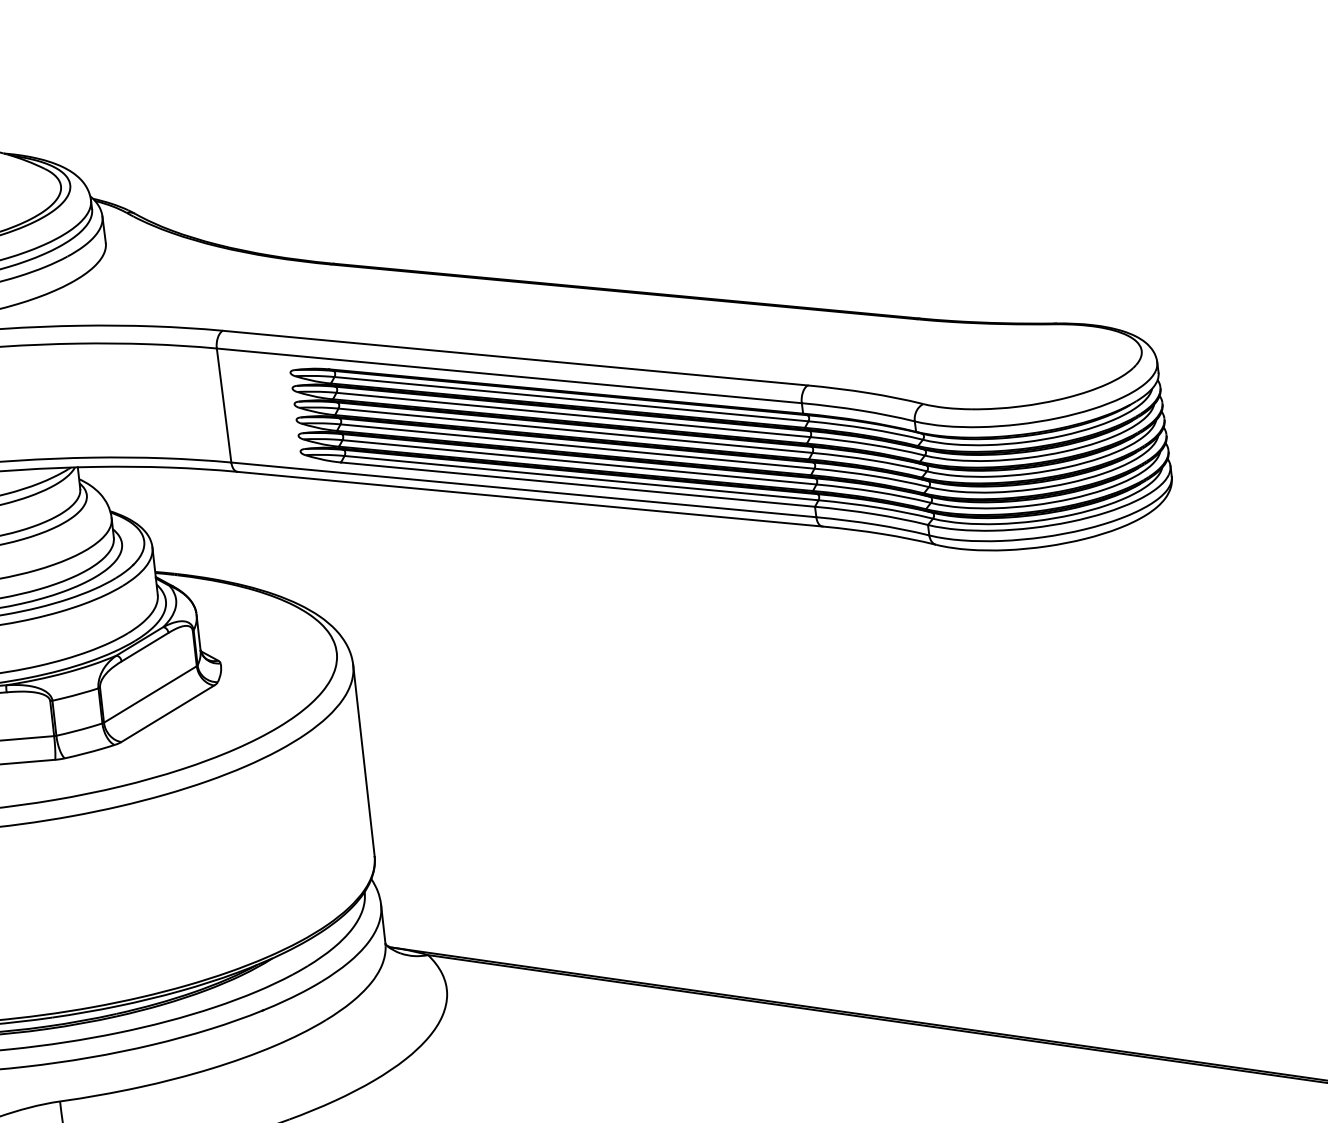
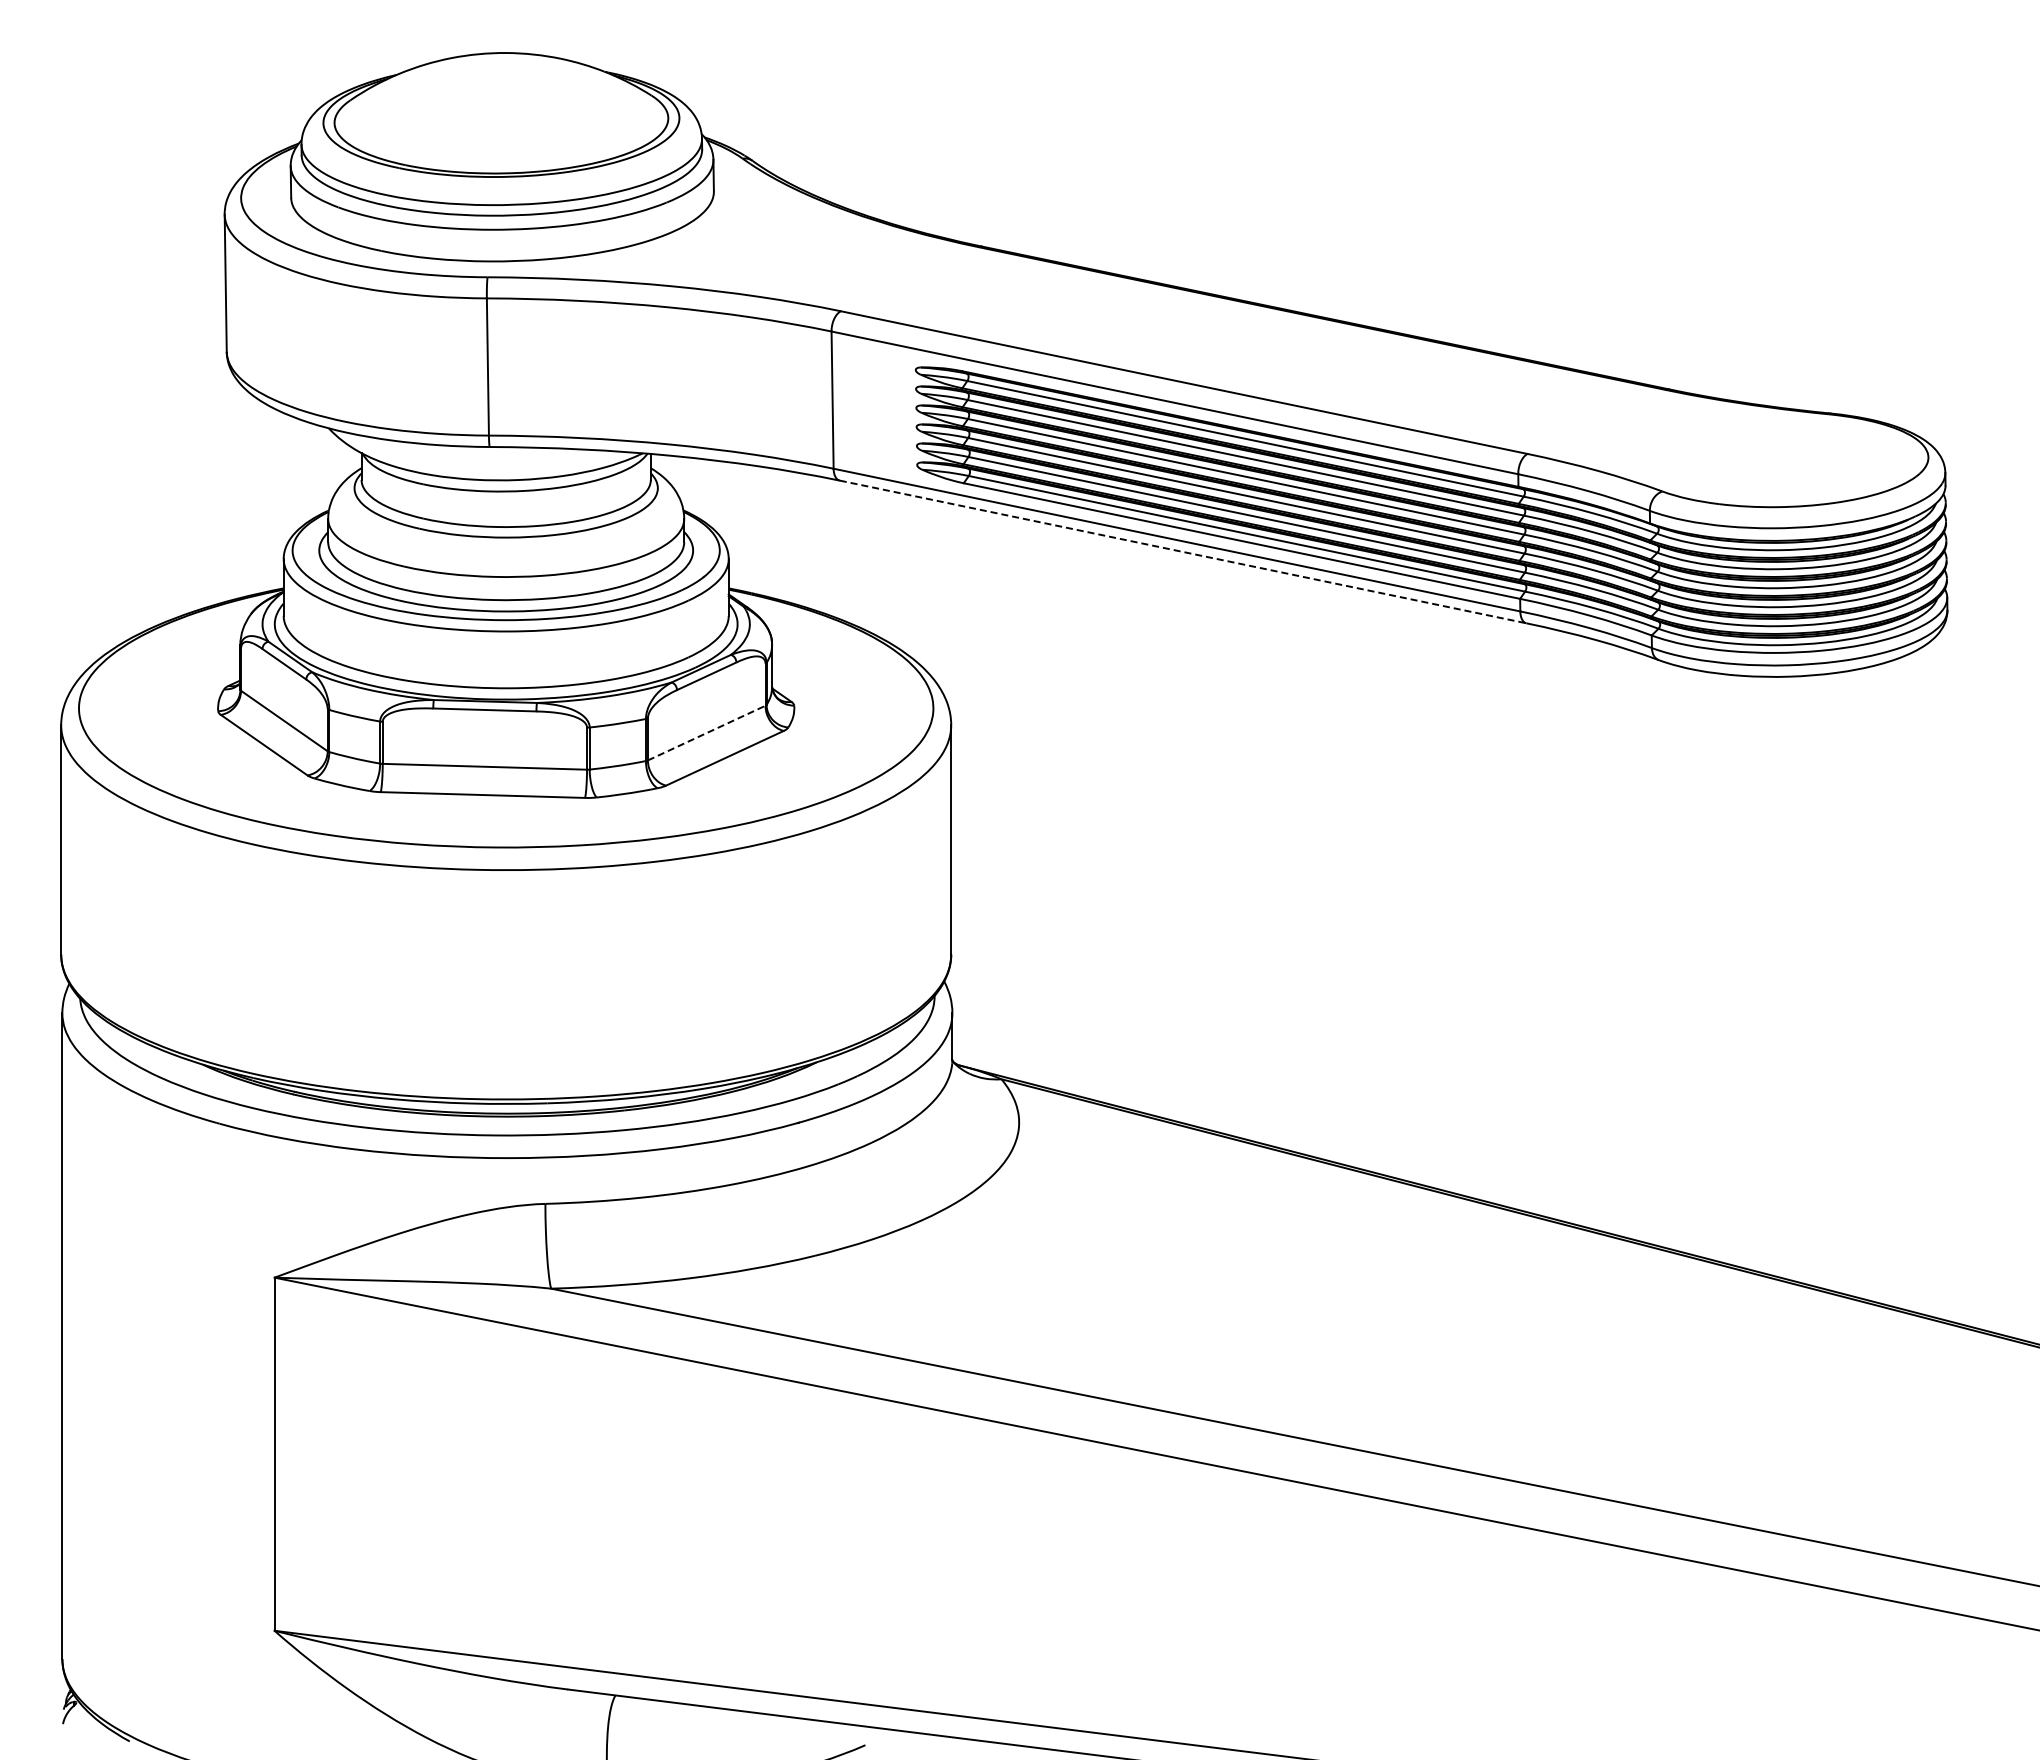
line: (530, 498) -> (1183, 551), solid -> dashed
line: (150, 694) -> (706, 733), solid -> dashed

